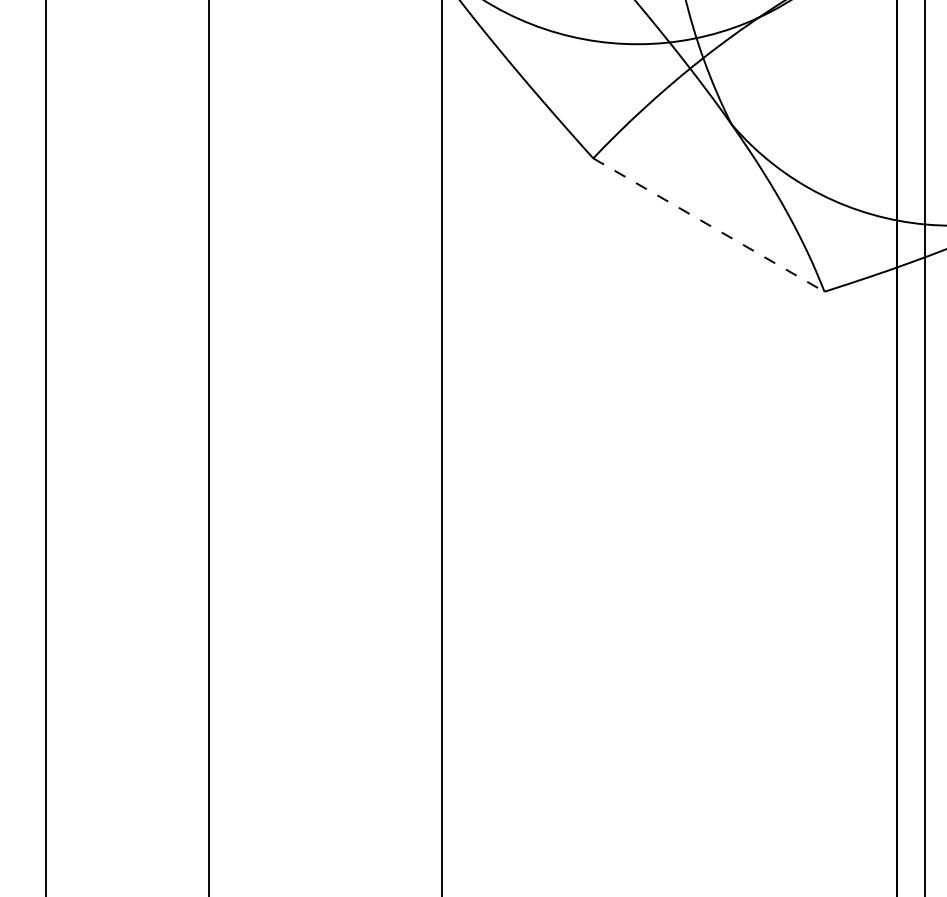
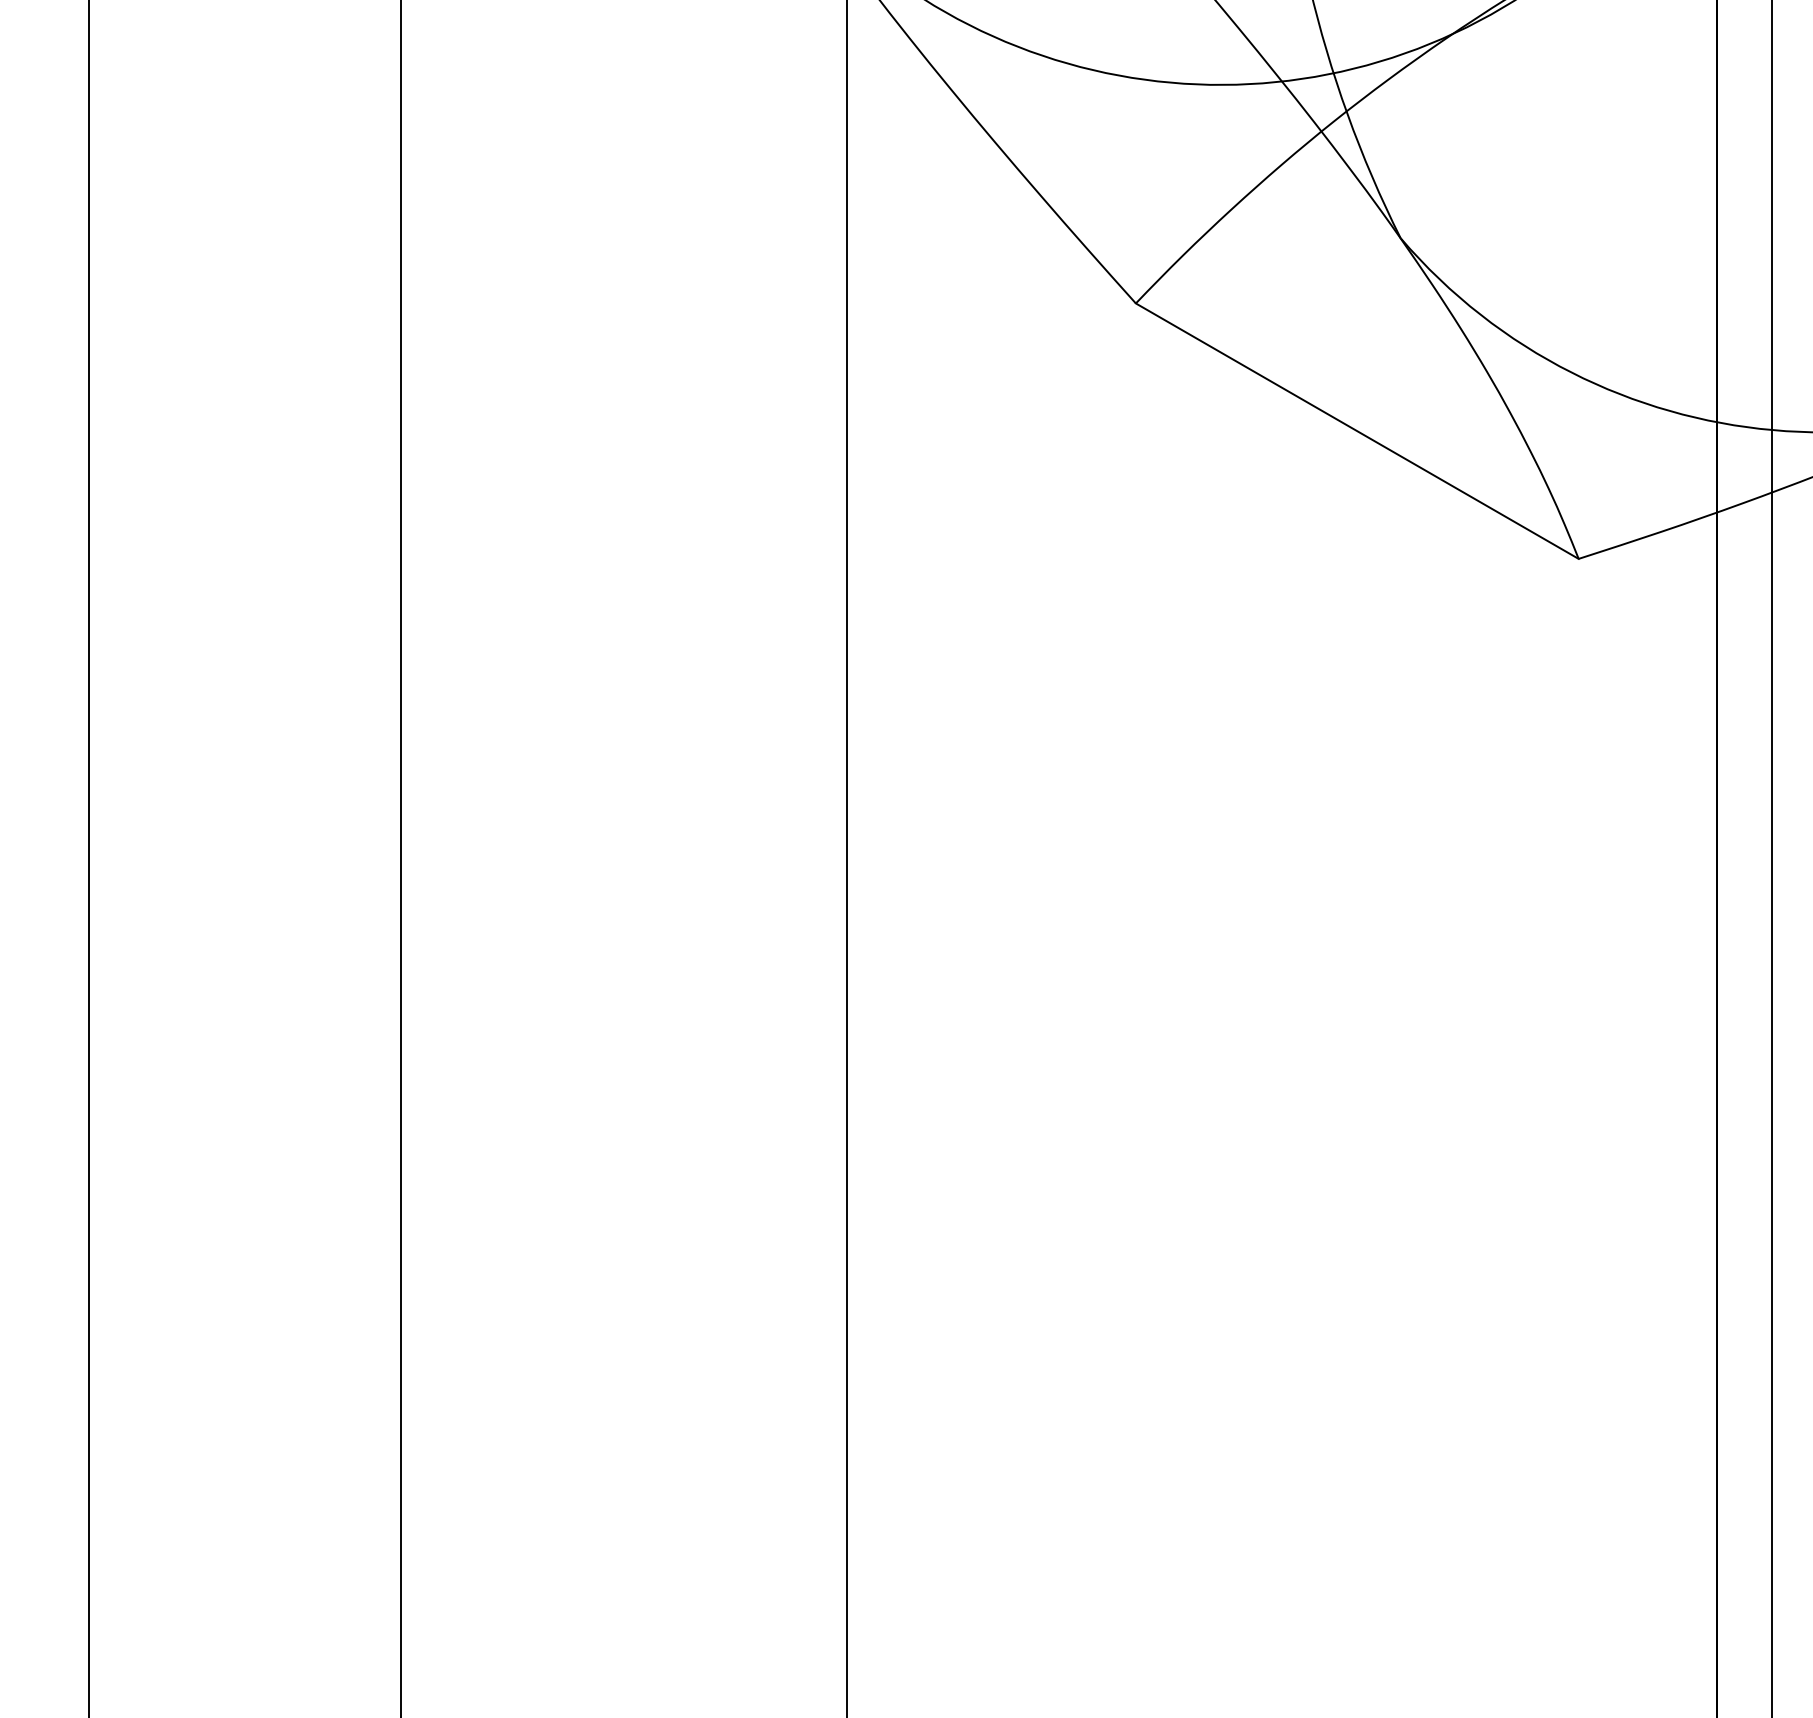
line: (709, 225) -> (1358, 431), dashed -> solid

